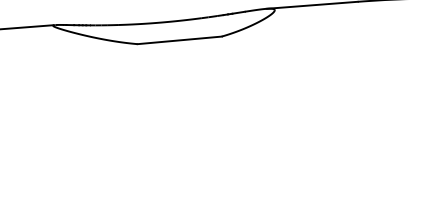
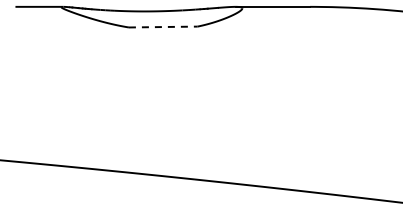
line: (179, 40) -> (163, 27), solid -> dashed

